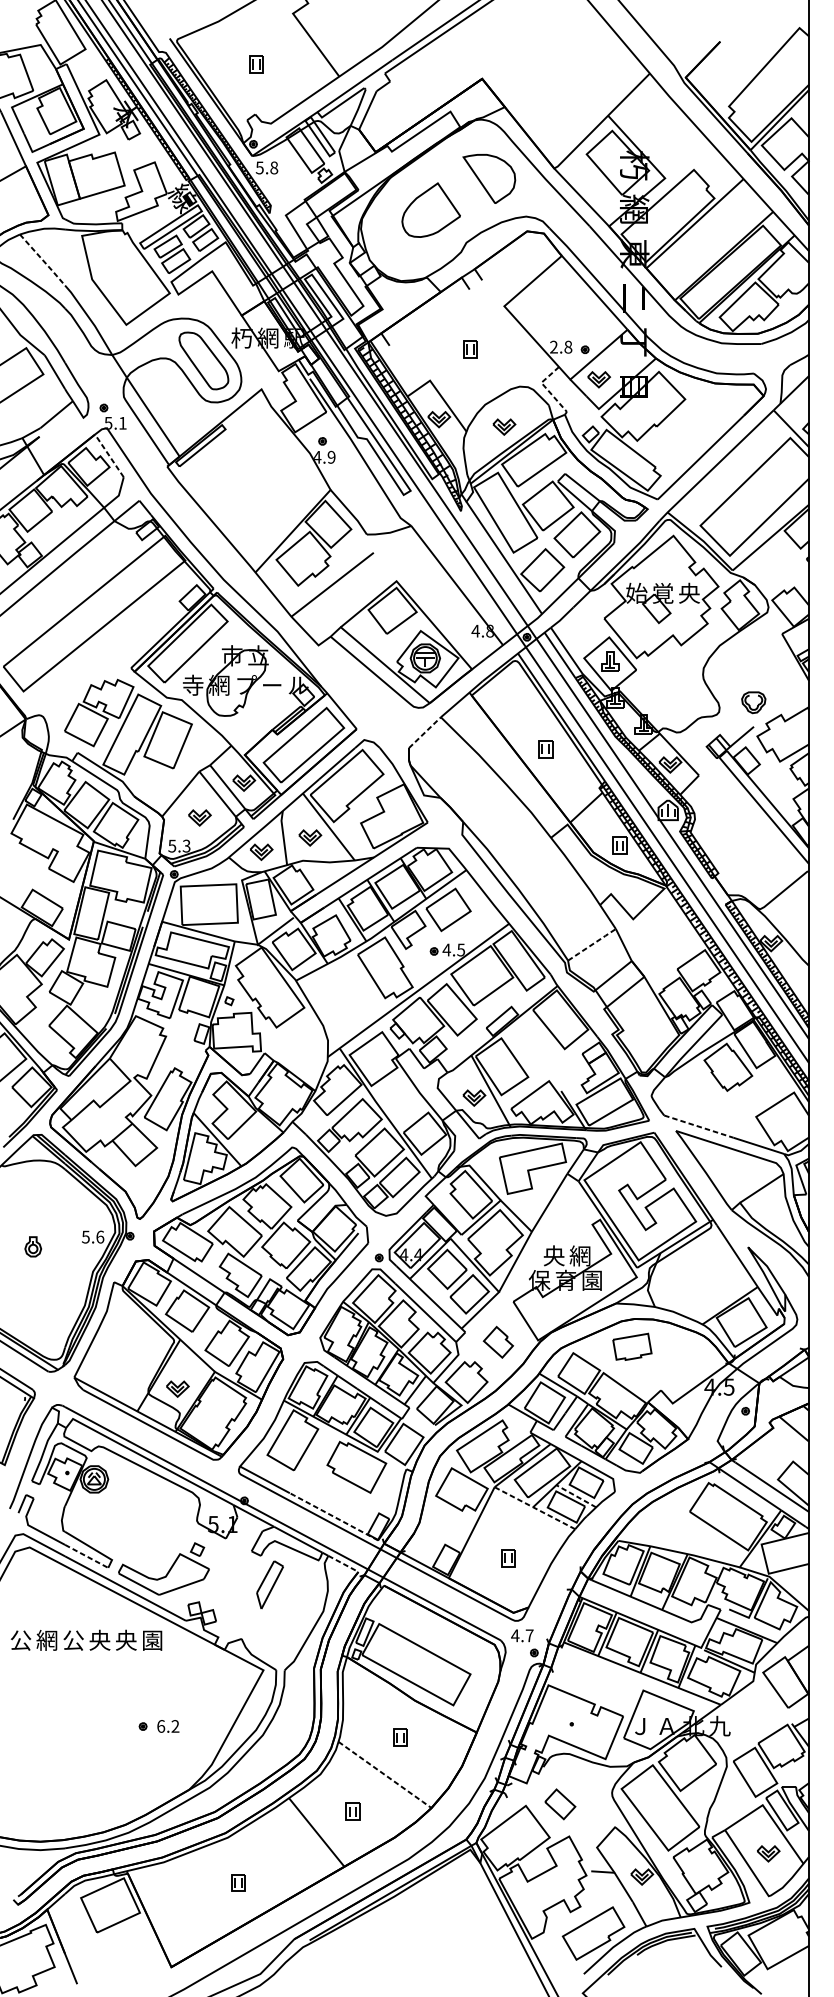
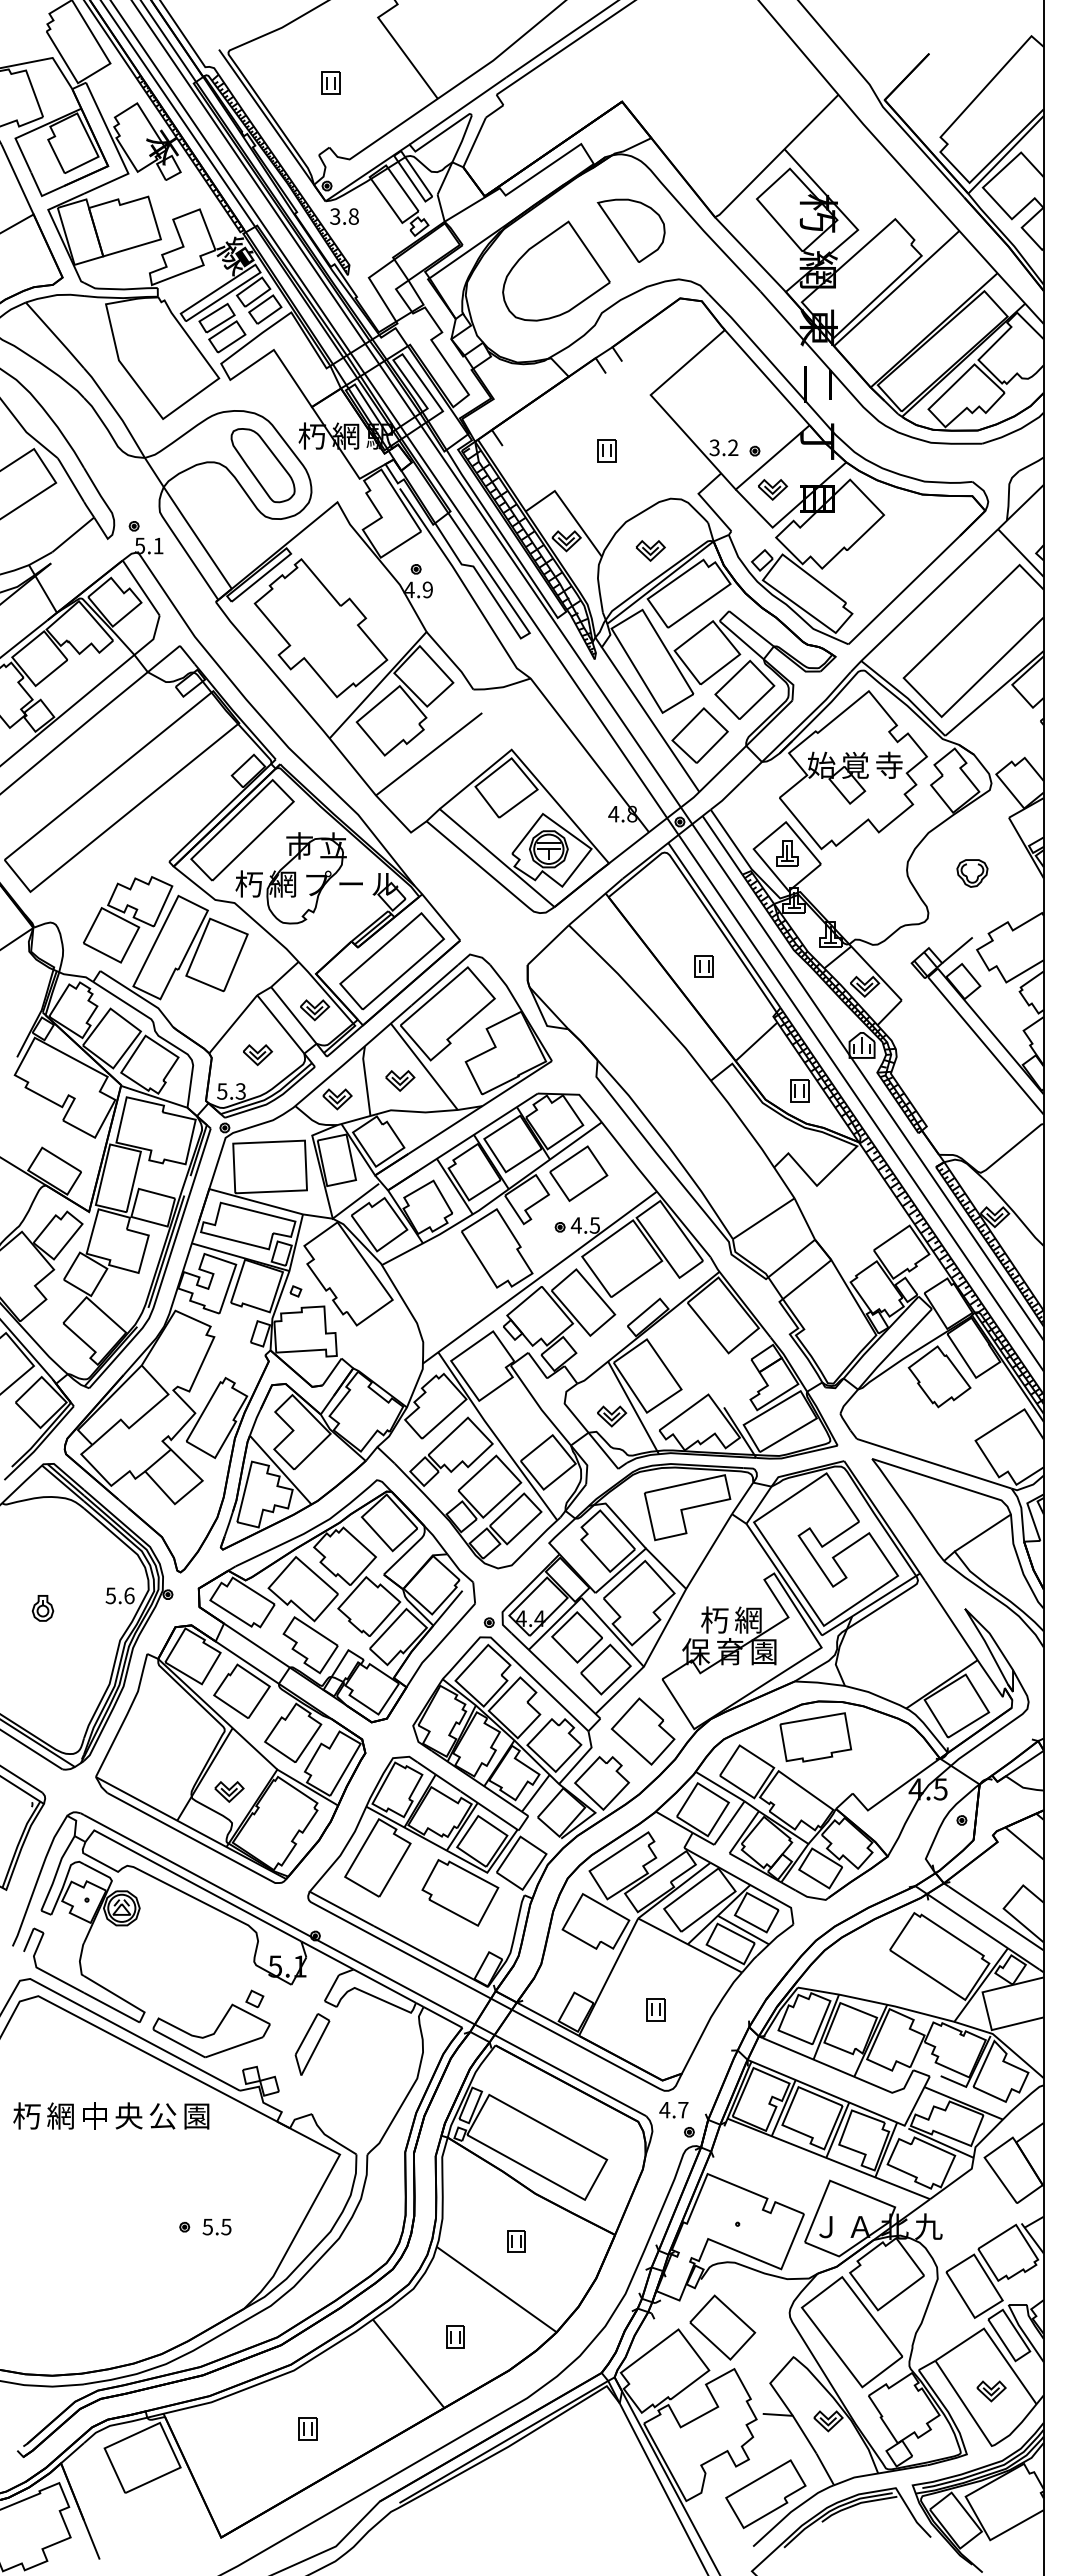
text: (260, 167) -> (335, 216), 5.8 -> 3.8
part: (431, 209) -> (556, 270), size x1.43
line: (42, 260) -> (55, 336), dashed -> solid
text: (560, 346) -> (723, 447), 2.8 -> 3.2
line: (546, 388) -> (704, 500), dashed -> solid
line: (108, 455) -> (140, 587), dashed -> solid
part: (248, 487) -> (320, 628), added
text: (689, 594) -> (889, 766), 央 -> 寺
text: (192, 684) -> (248, 883), 寺 -> 朽
part: (753, 702) -> (972, 873), moved
line: (425, 732) -> (548, 945), dashed -> solid
line: (591, 944) -> (763, 1218), dashed -> solid
line: (698, 1126) -> (901, 1453), dashed -> solid
text: (553, 1255) -> (714, 1619), 央 -> 朽
part: (498, 1342) -> (642, 1731), size x1.67
part: (632, 1346) -> (815, 1737), size x1.43
line: (576, 1495) -> (743, 1929), dashed -> solid
line: (534, 1508) -> (689, 1945), dashed -> solid
line: (333, 1516) -> (430, 1956), dashed -> solid
line: (86, 1556) -> (111, 2007), dashed -> solid
line: (343, 1564) -> (443, 2017), dashed -> solid
part: (270, 1584) -> (312, 2044), moved
text: (20, 1639) -> (26, 2115), 公 -> 朽
text: (73, 1639) -> (95, 2115), 公 -> 中
text: (125, 1639) -> (162, 2115), 央 -> 公
text: (167, 1726) -> (216, 2226), 6.2 -> 5.5
line: (385, 1775) -> (497, 2290), dashed -> solid
part: (560, 1804) -> (722, 2327), size x1.67

